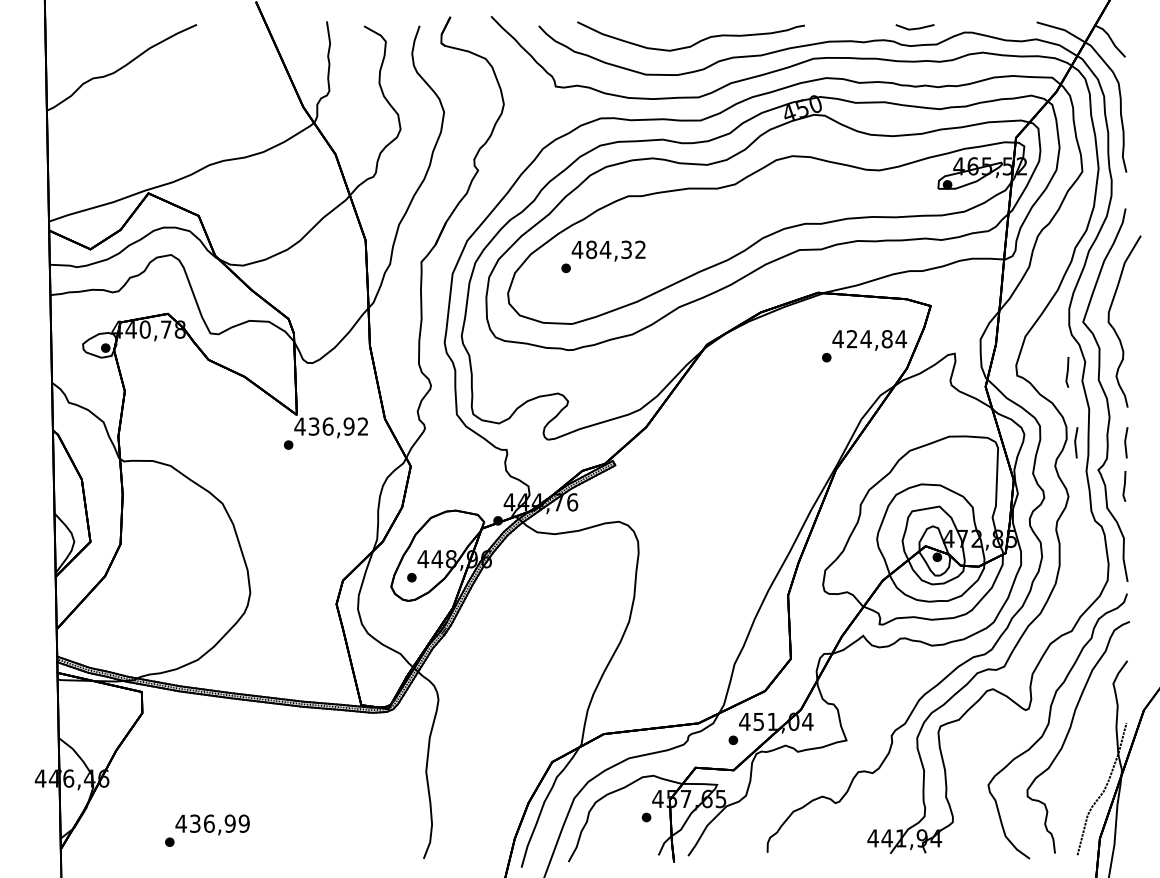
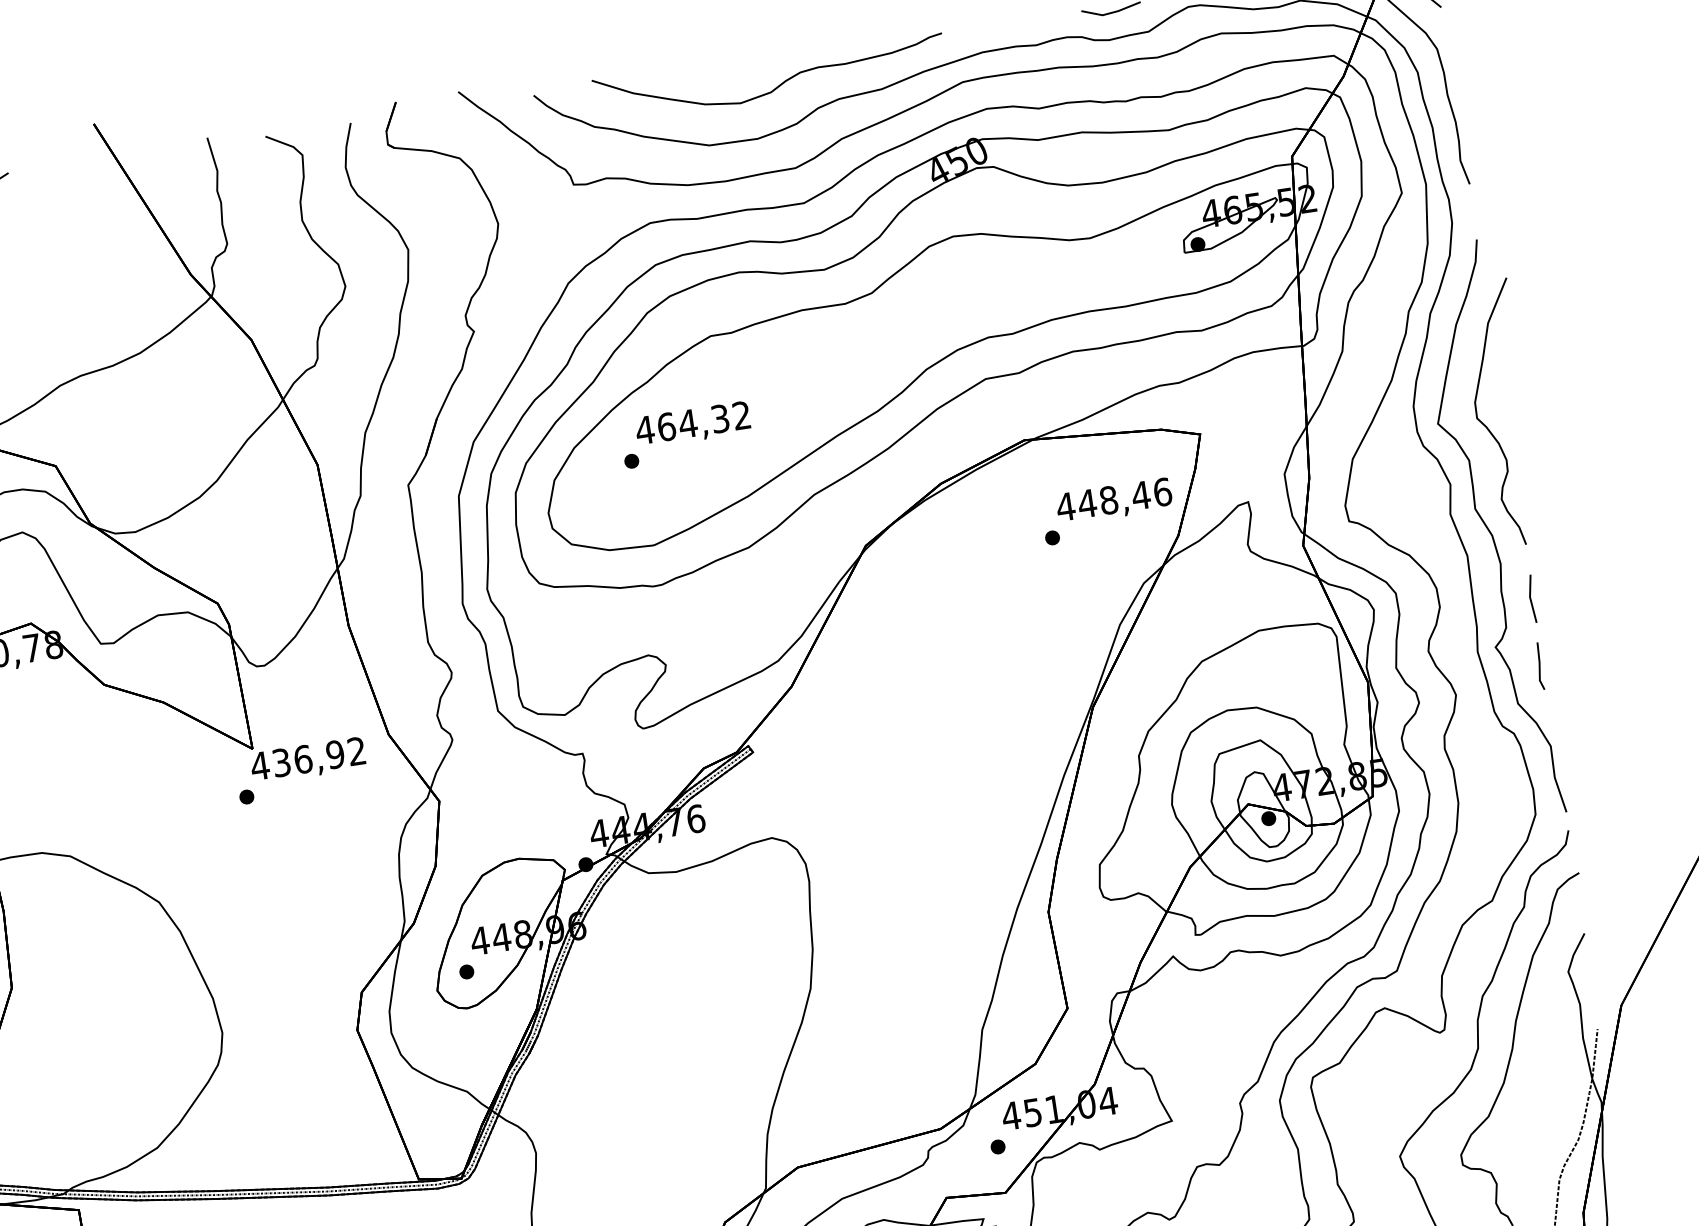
text: (591, 249) -> (666, 426), 484,32 -> 464,32
text: (876, 339) -> (1124, 498), 424,84 -> 448,46
line: (1067, 372) -> (1425, 504), removed
line: (1076, 442) -> (1455, 610), removed

